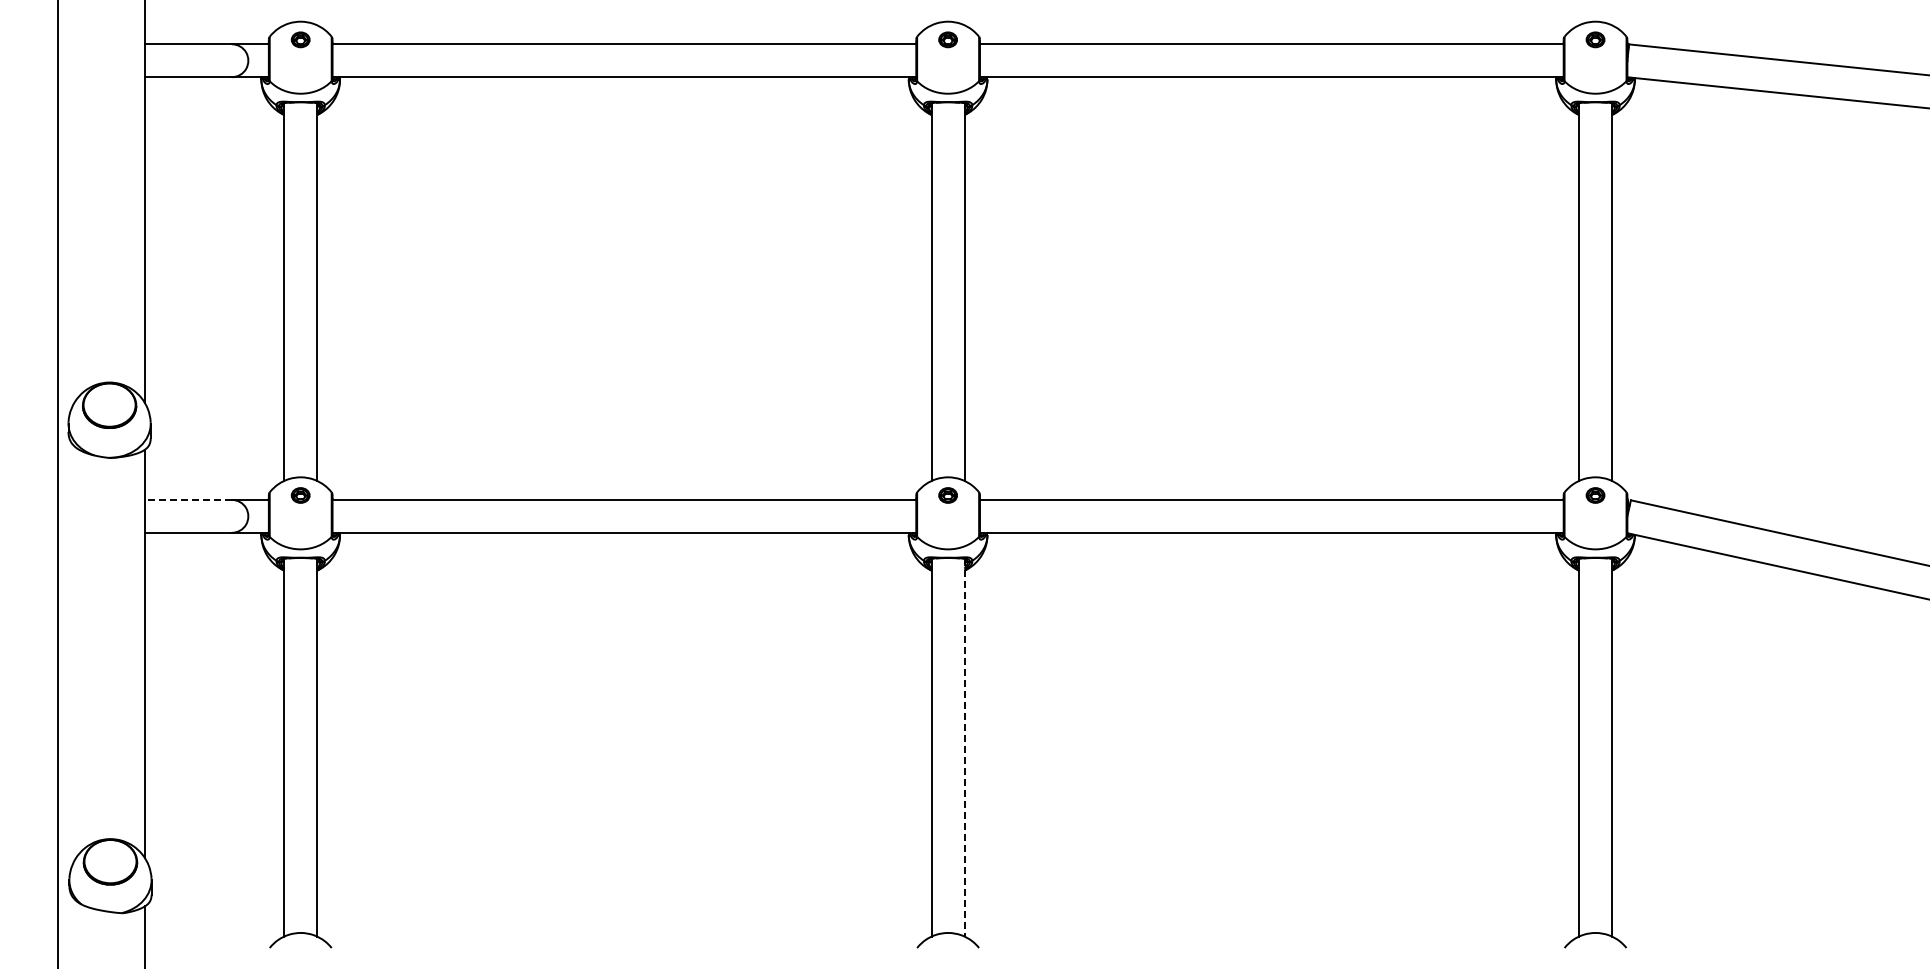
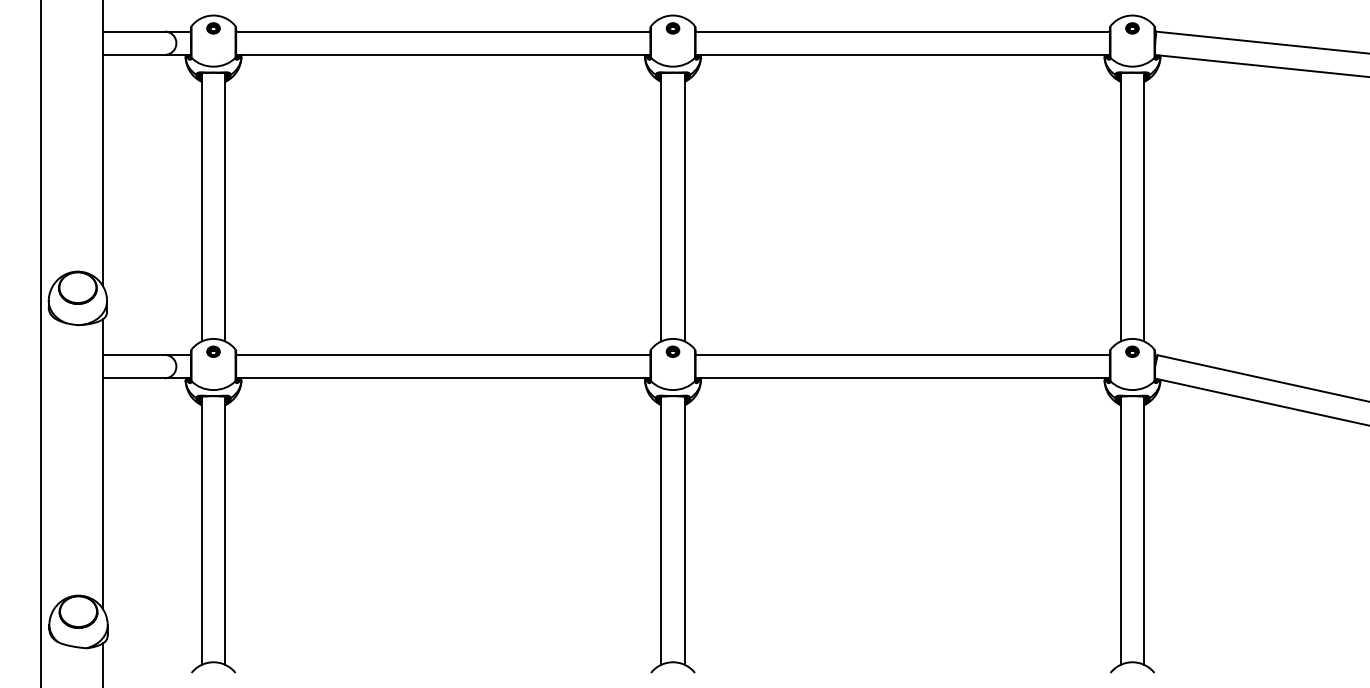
line: (188, 499) -> (133, 354), dashed -> solid
line: (964, 747) -> (684, 530), dashed -> solid

